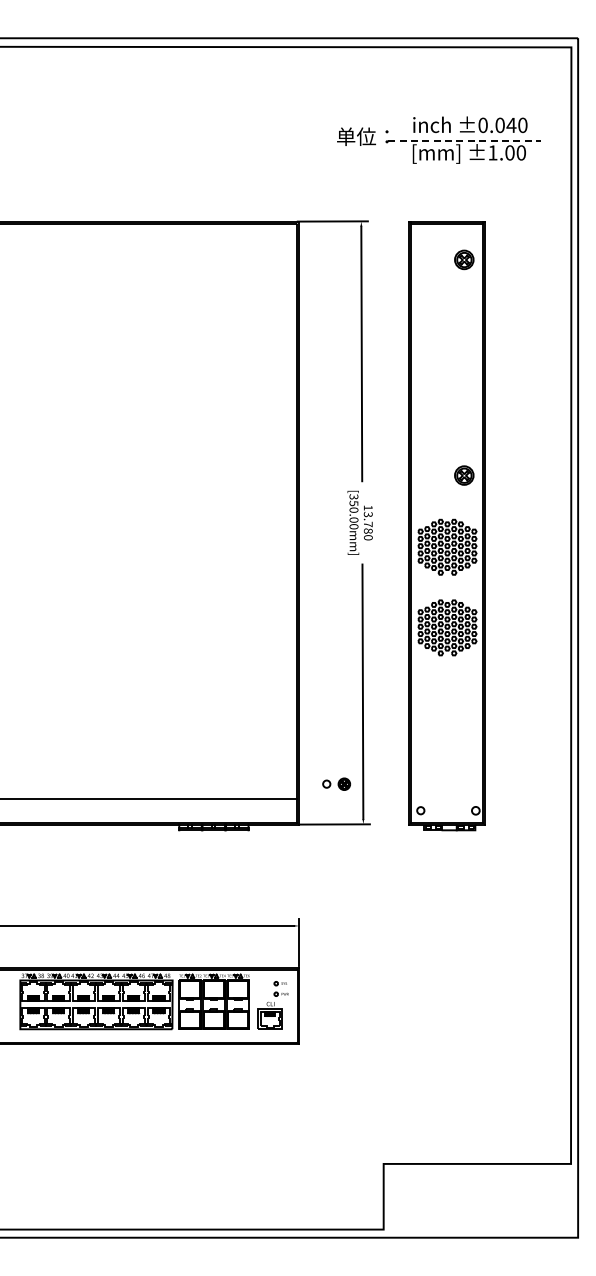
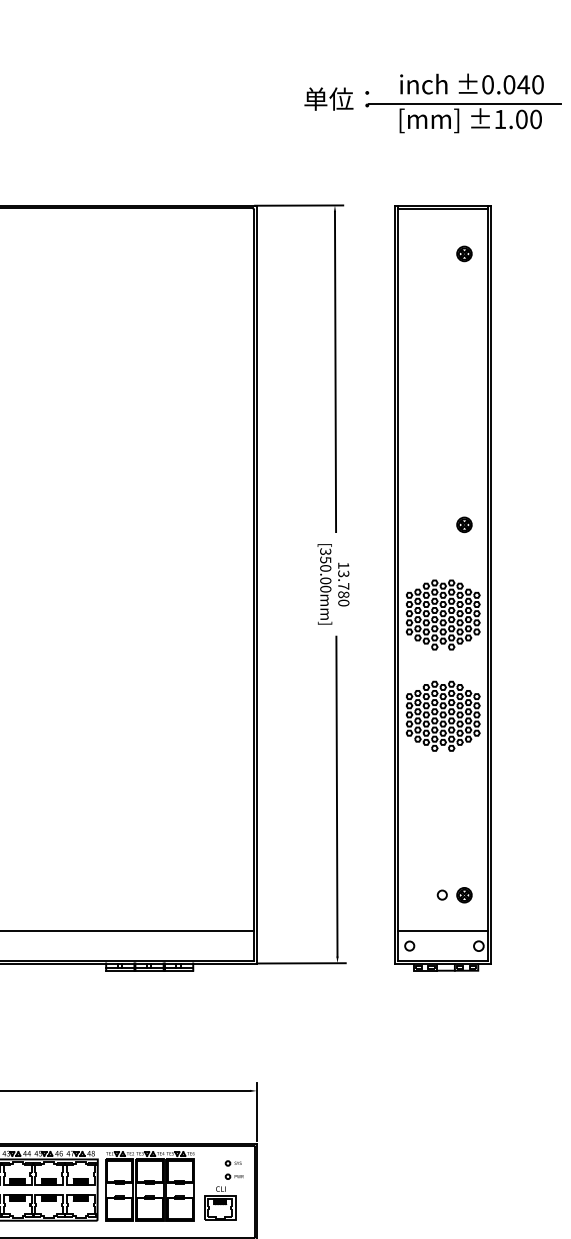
line: (465, 140) -> (465, 103), dashed -> solid
part: (464, 259) -> (464, 253), size x0.62
part: (464, 475) -> (464, 524), size x0.62
part: (336, 783) -> (454, 894), moved
line: (447, 799) -> (443, 931), added

